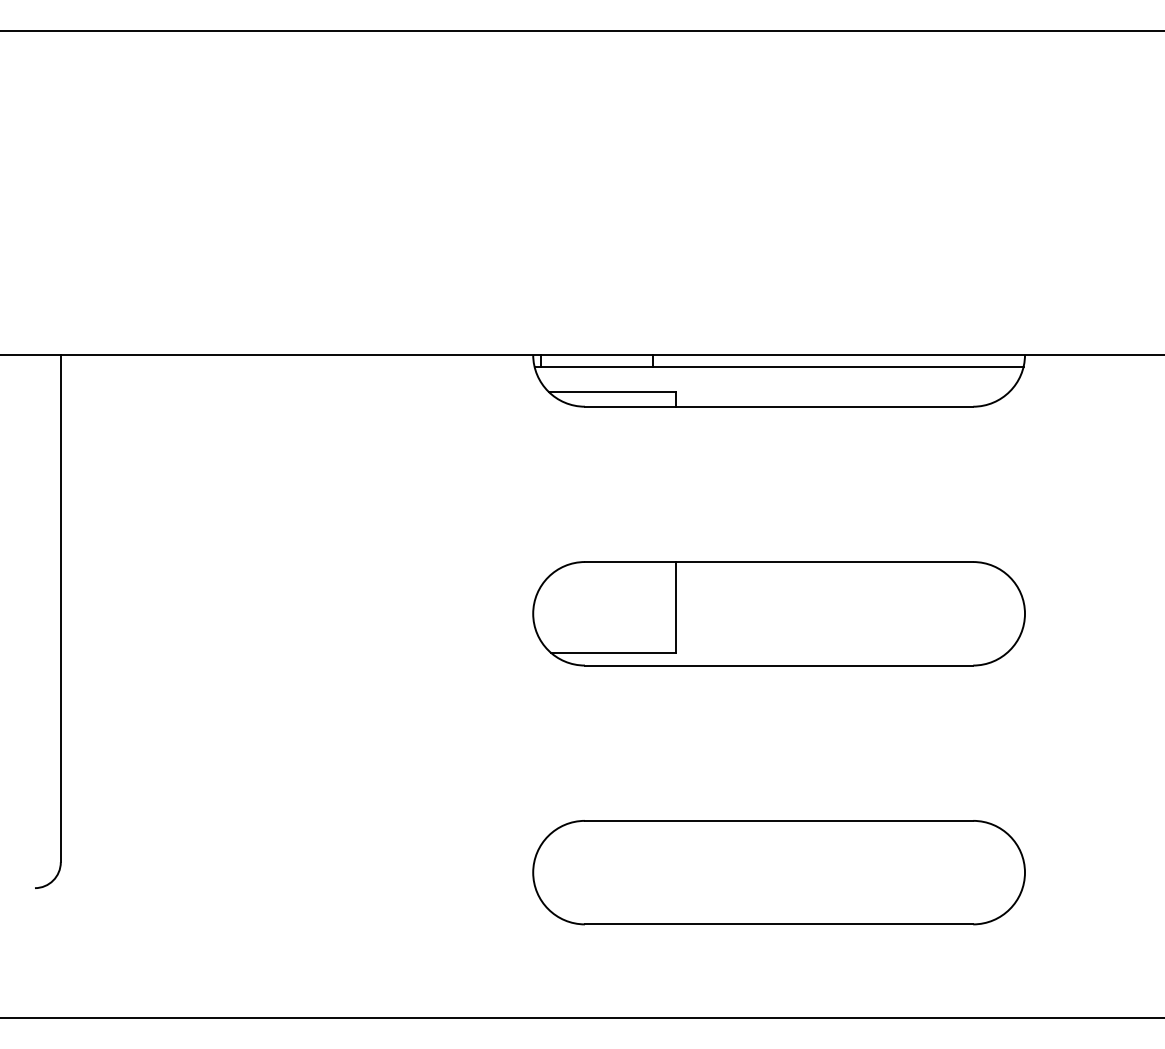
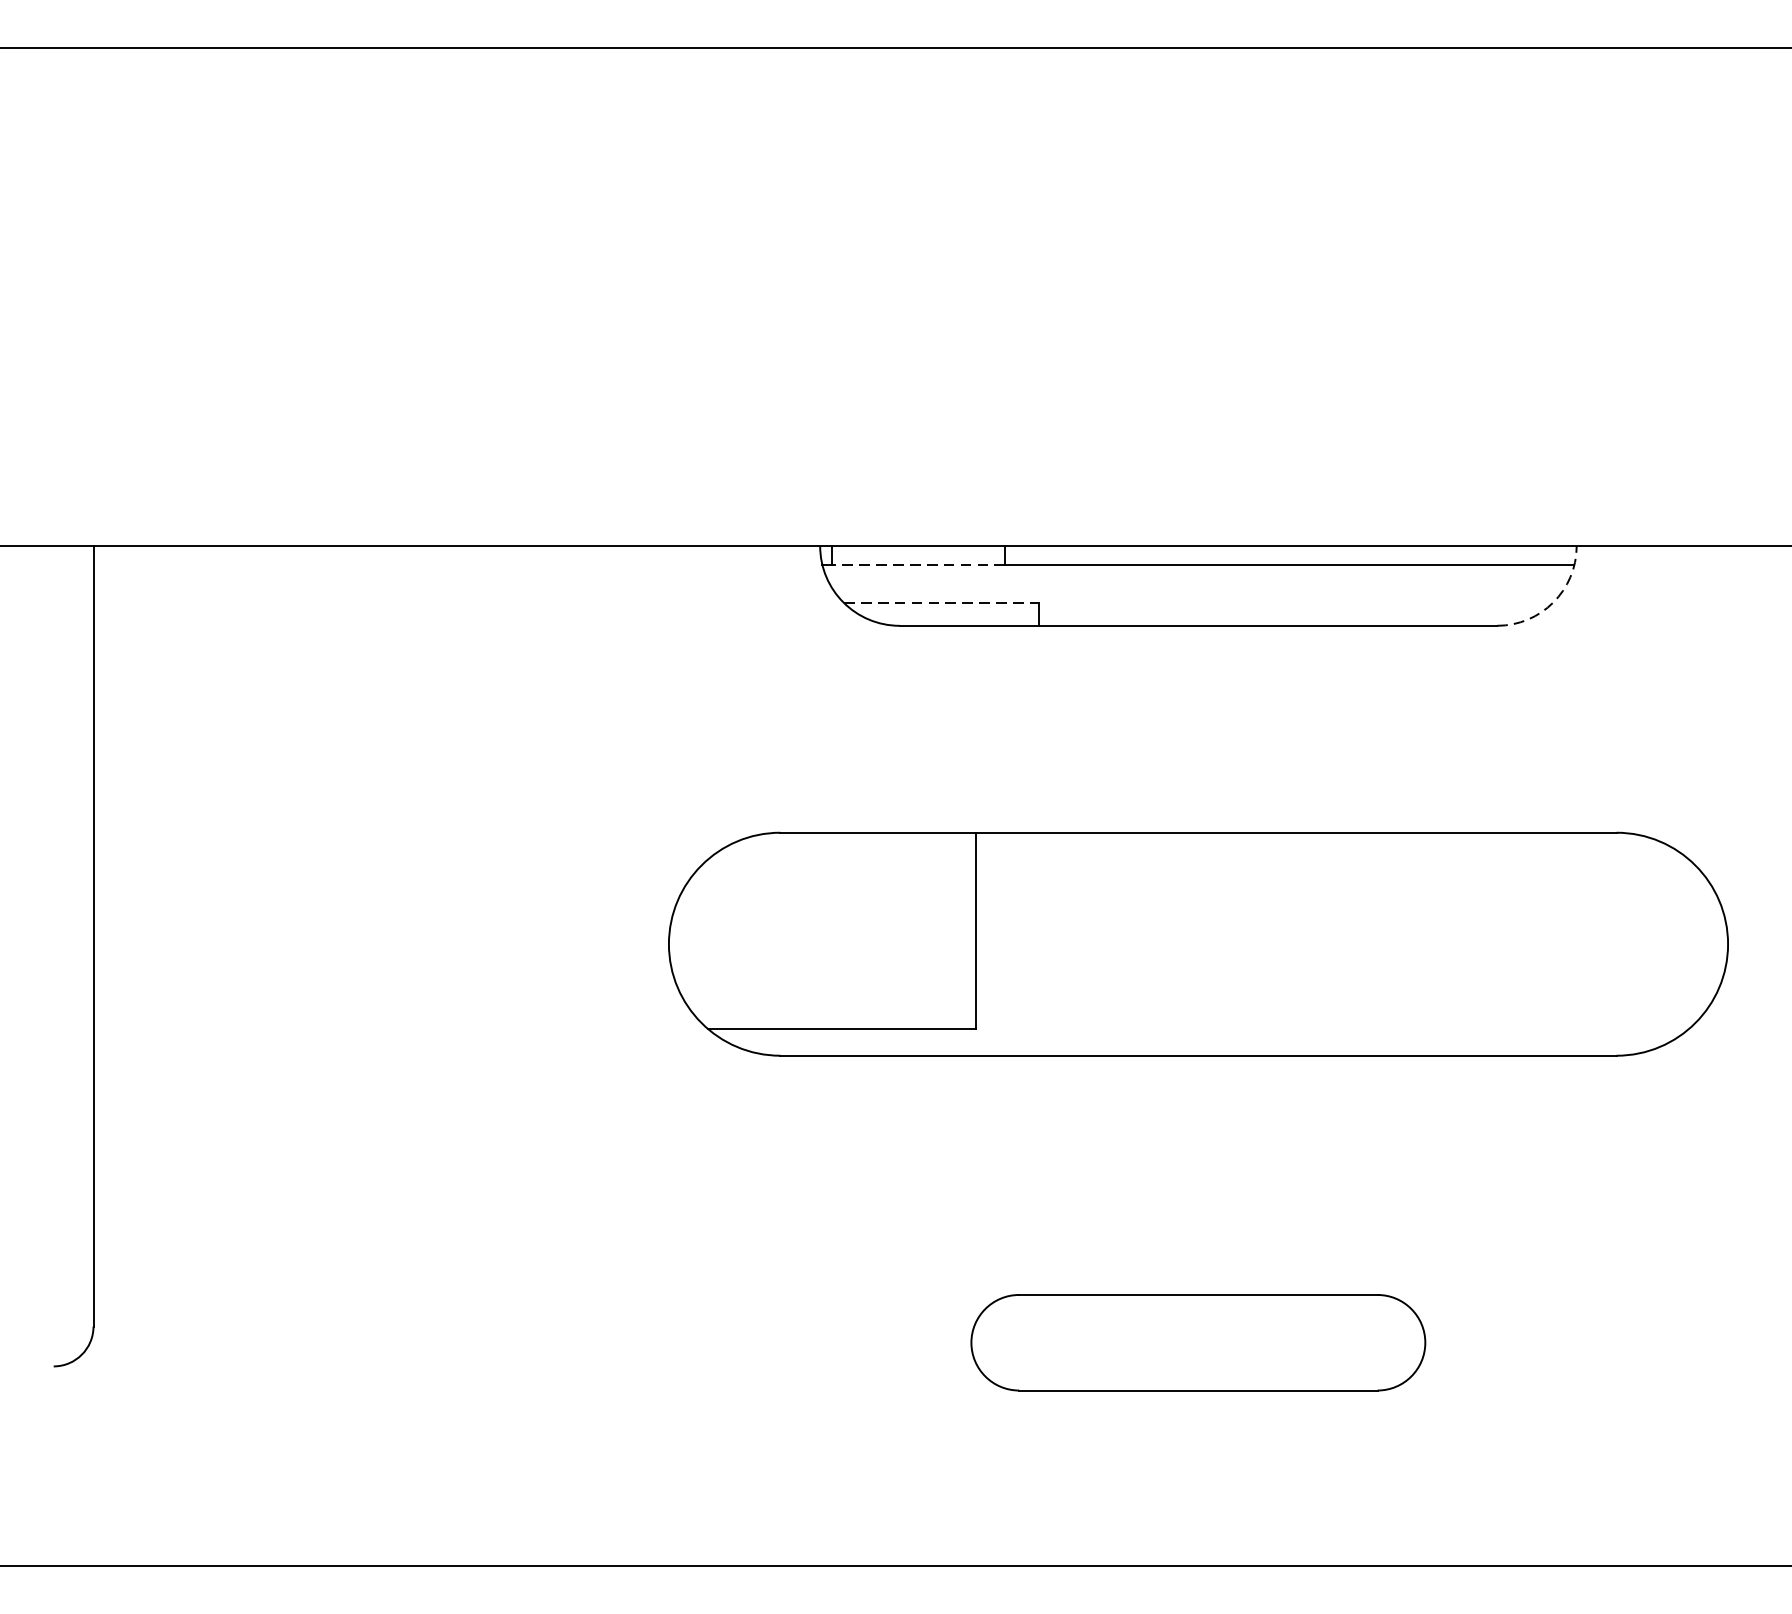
line: (596, 367) -> (917, 565), solid -> dashed
line: (612, 391) -> (942, 602), solid -> dashed
arc: (1009, 391) -> (1552, 602), solid -> dashed
part: (778, 613) -> (1197, 943), size x1.4
part: (778, 872) -> (1197, 1342), size x0.6

